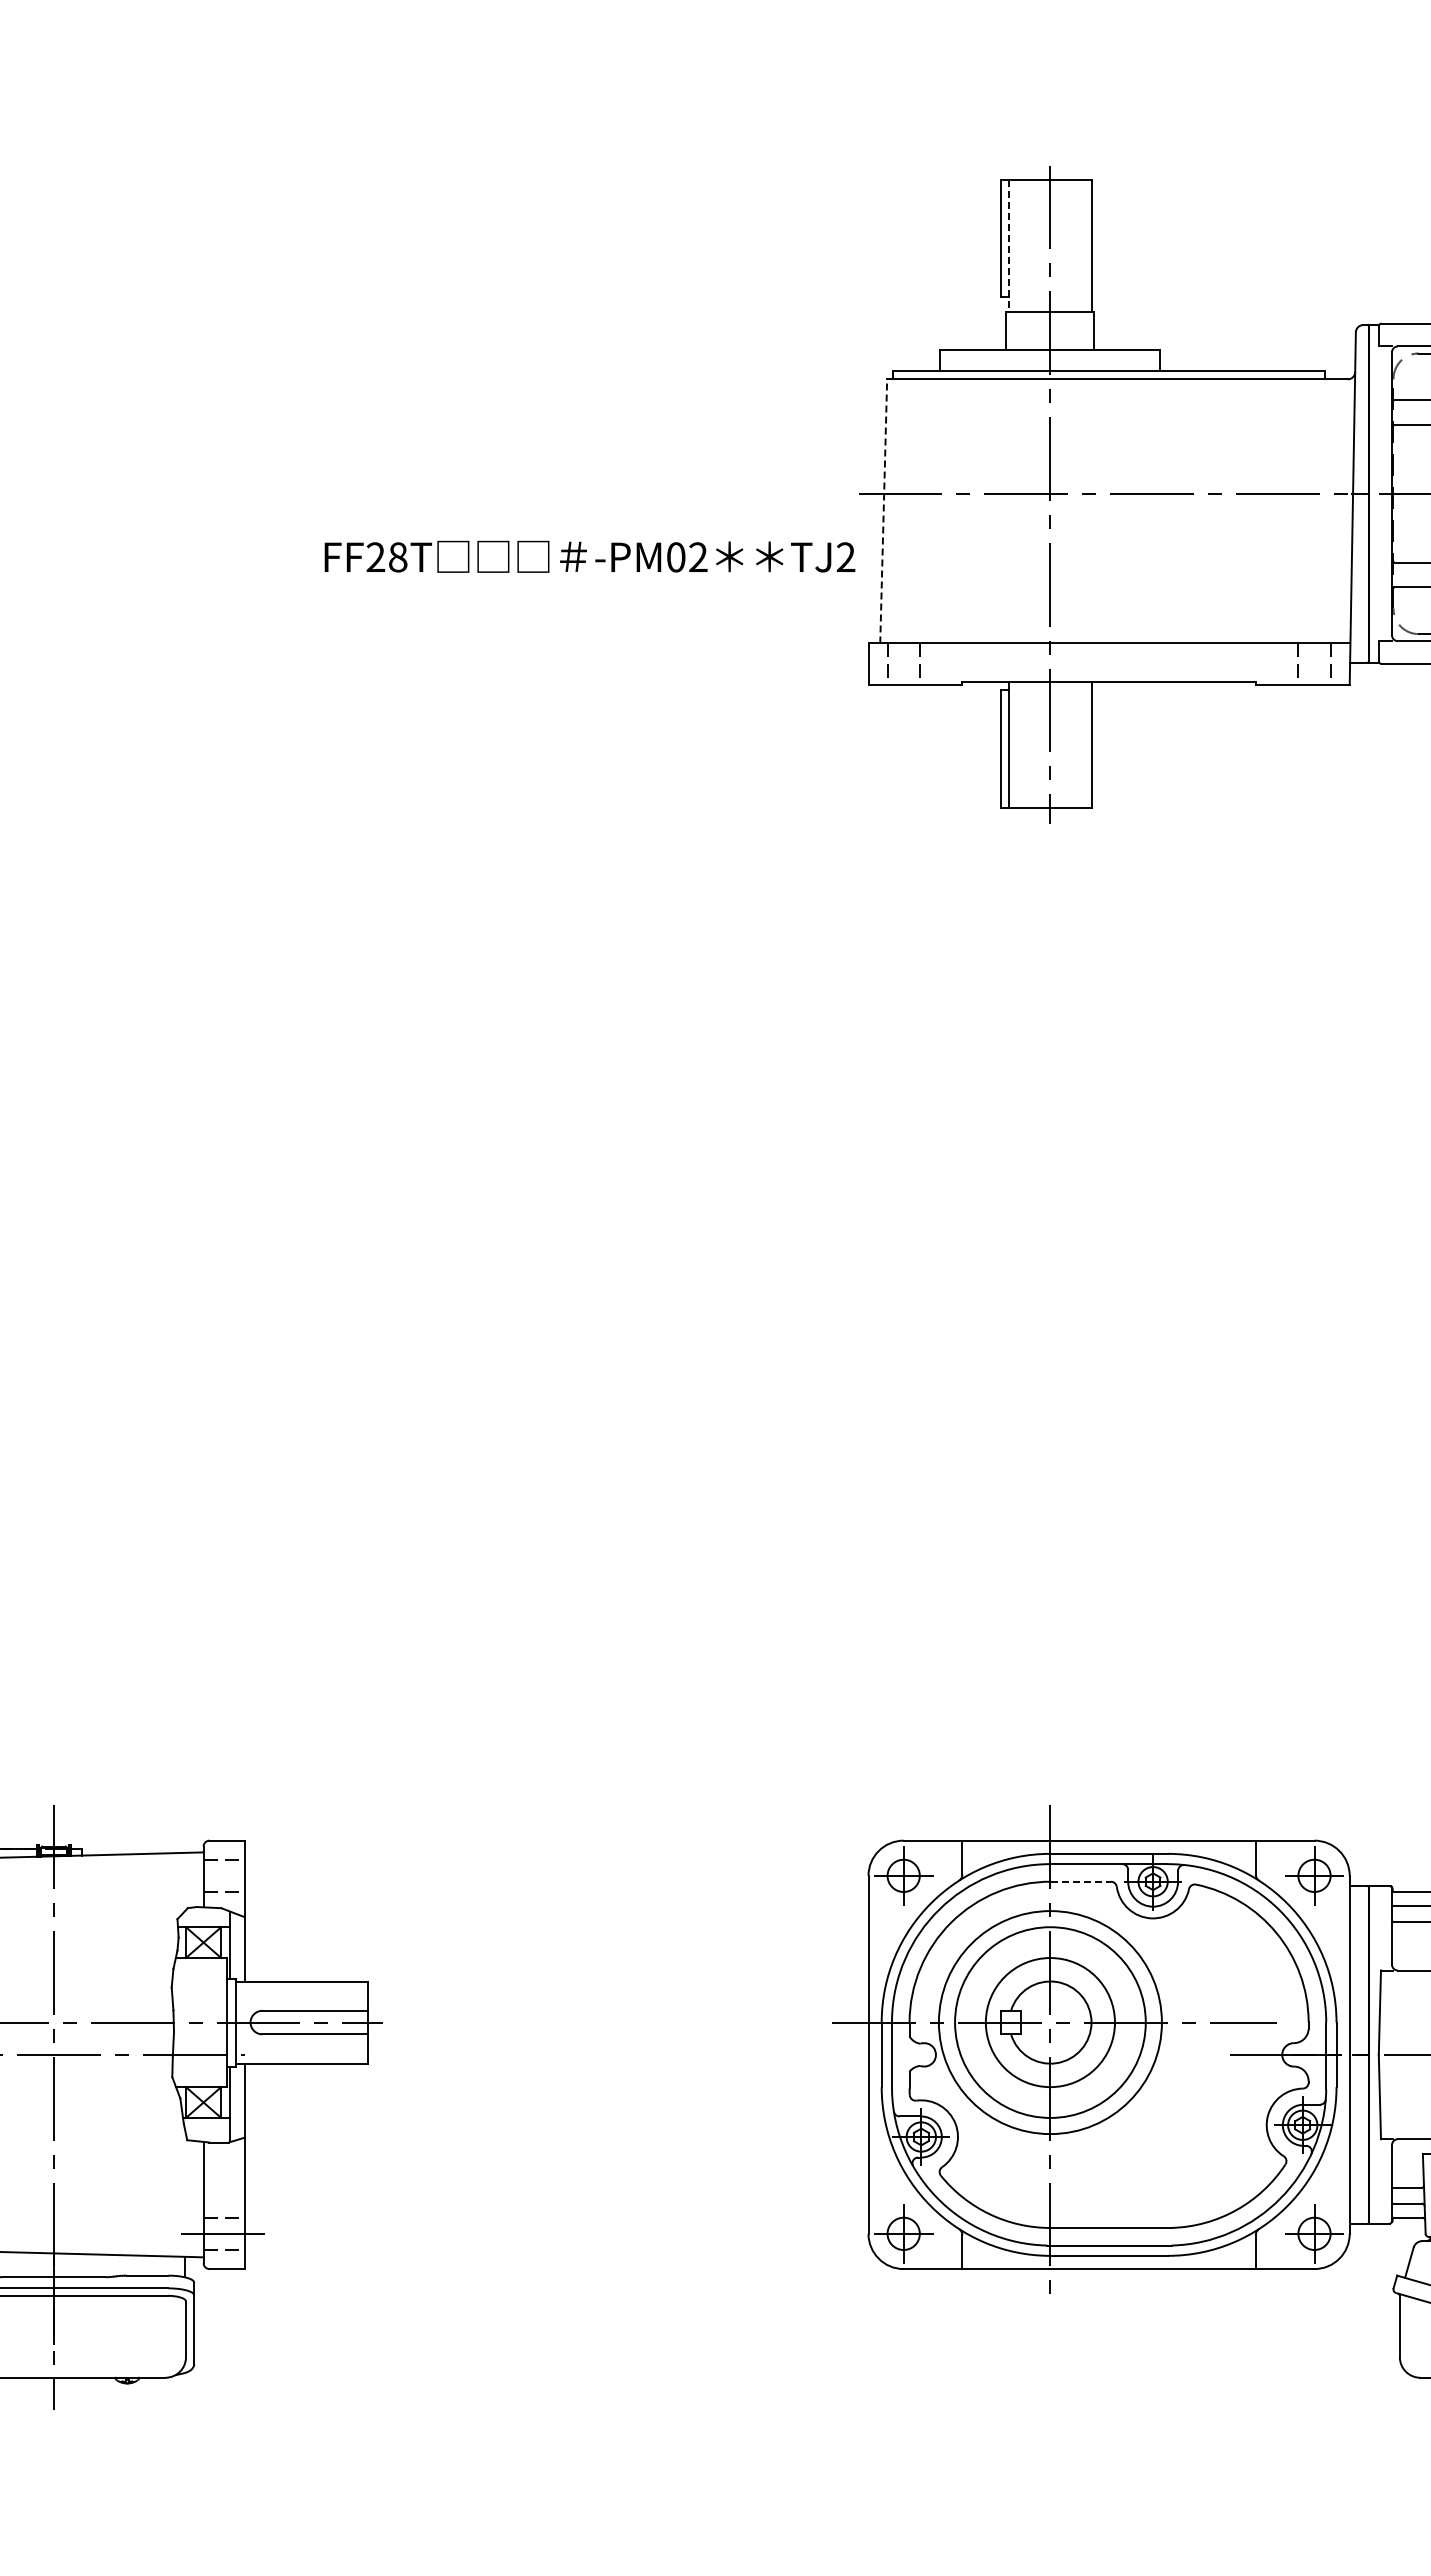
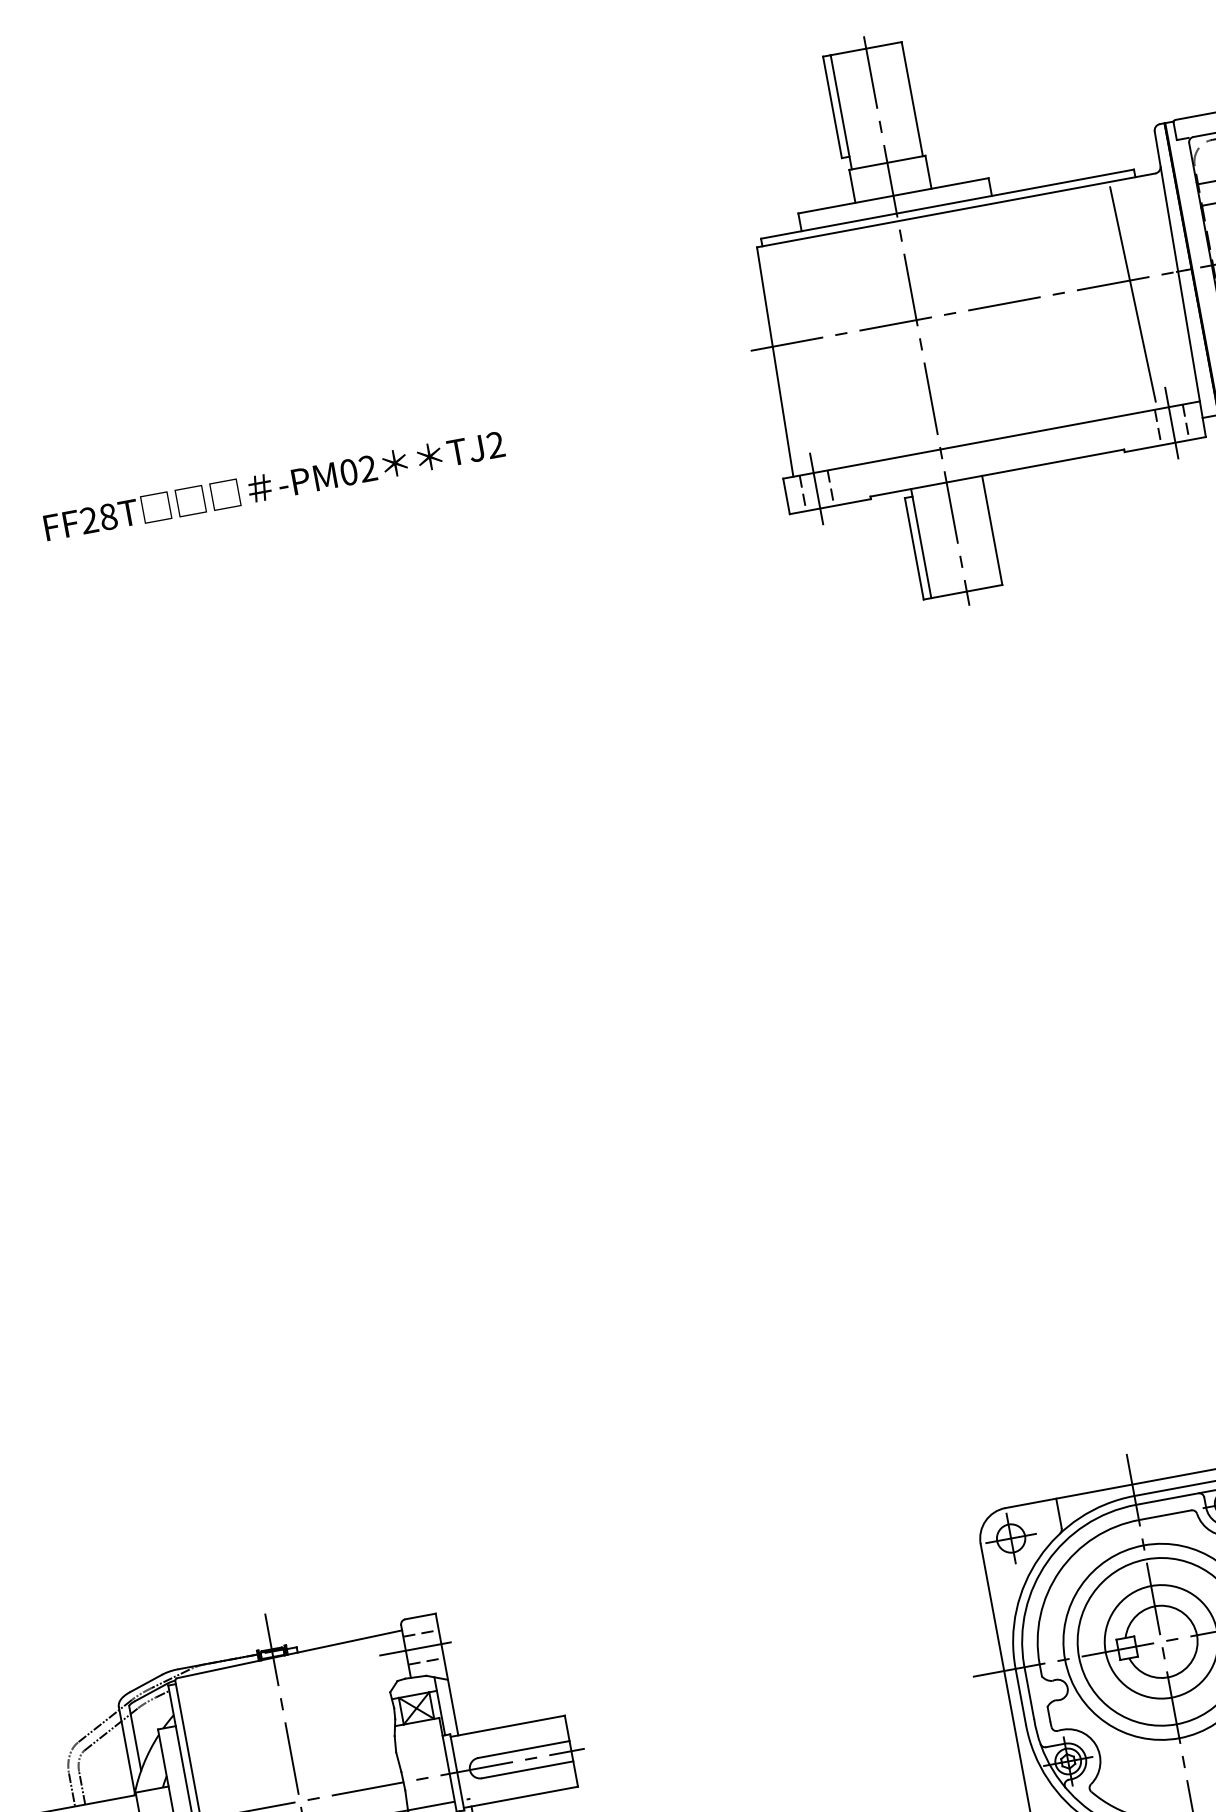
line: (1009, 246) -> (841, 112), dashed -> solid
line: (1297, 509) -> (1132, 294), added
line: (883, 510) -> (774, 361), dashed -> solid
text: (589, 556) -> (273, 485), moved
line: (903, 663) -> (816, 490), added
line: (1314, 663) -> (1172, 424), added
line: (217, 1875) -> (417, 1648), added
line: (1081, 1881) -> (1165, 1514), dashed -> solid

